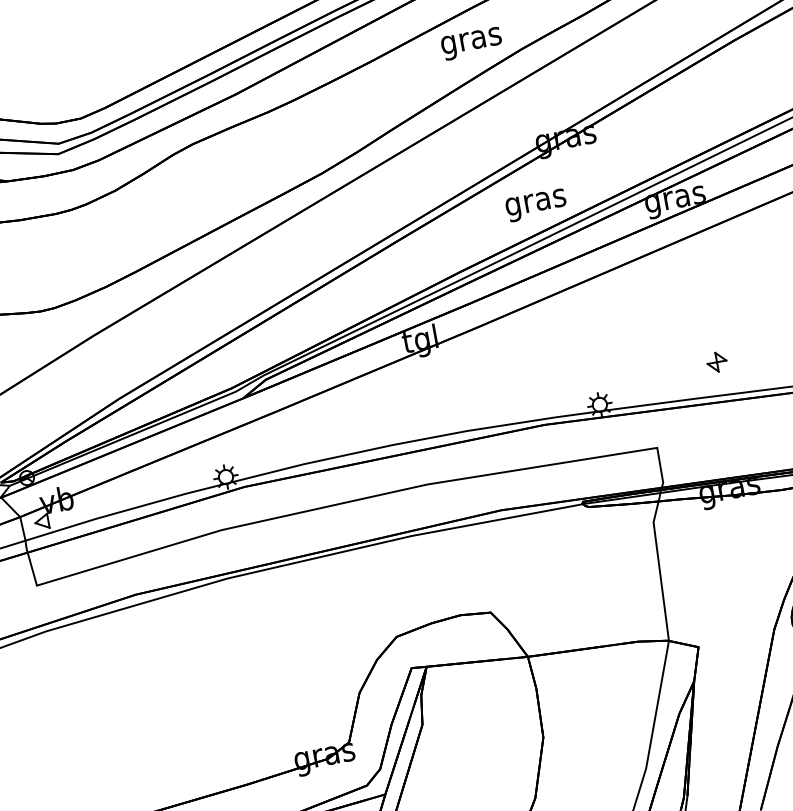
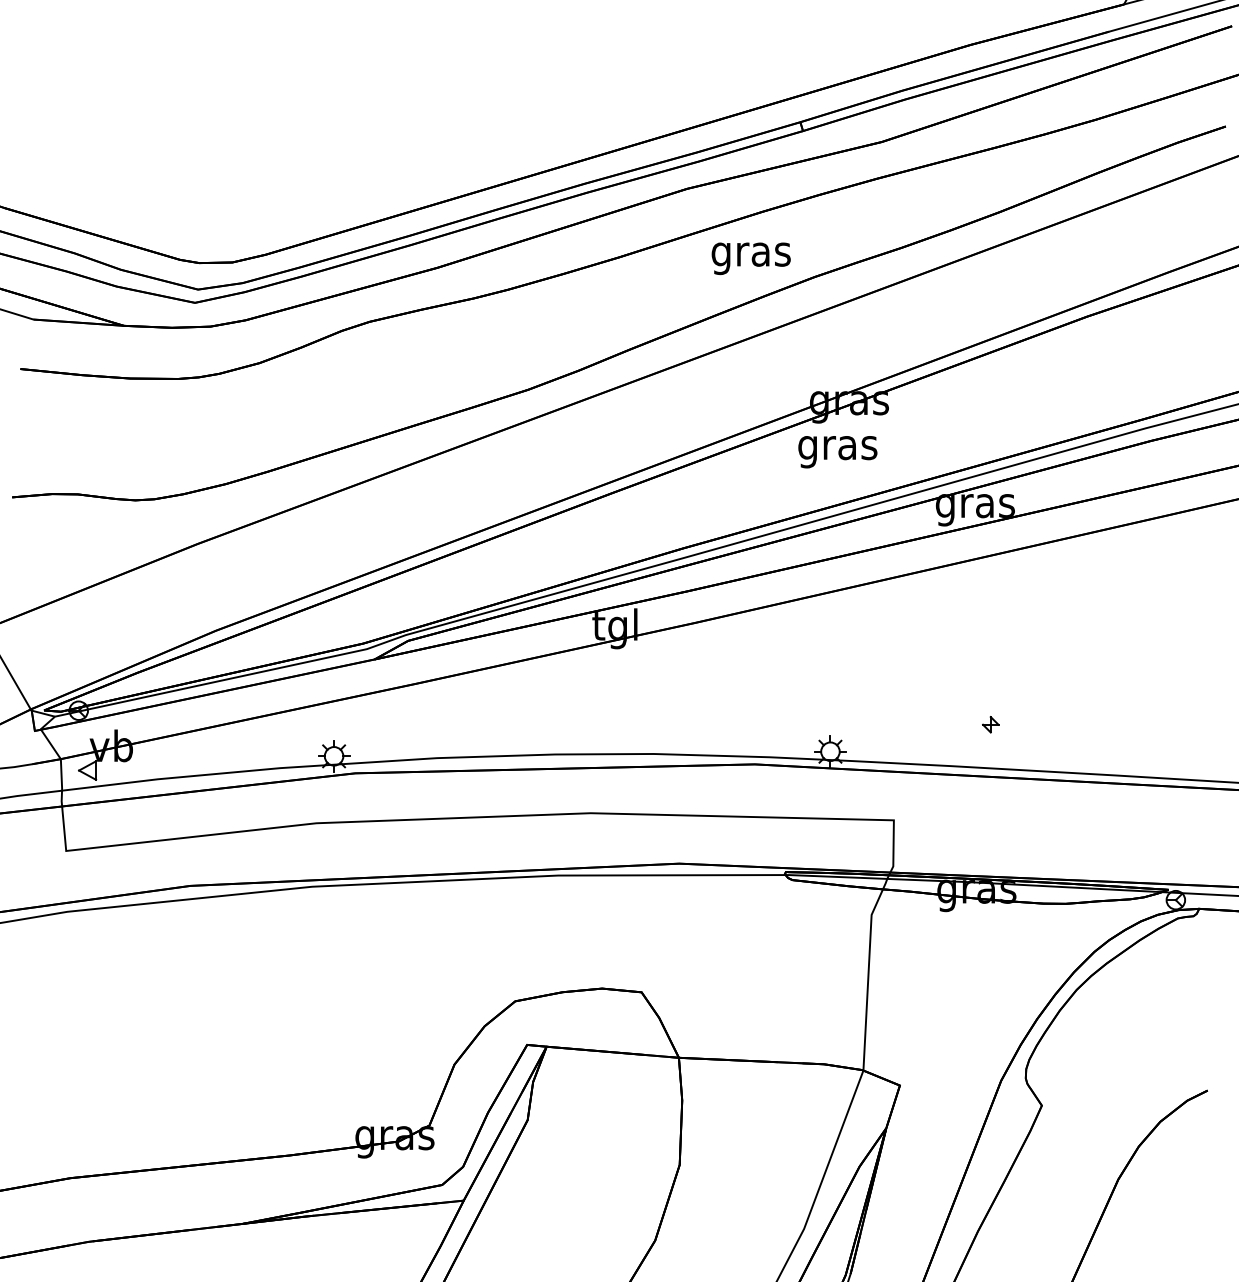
text: (536, 205) -> (837, 452), moved
part: (716, 362) -> (990, 724), size x0.62

